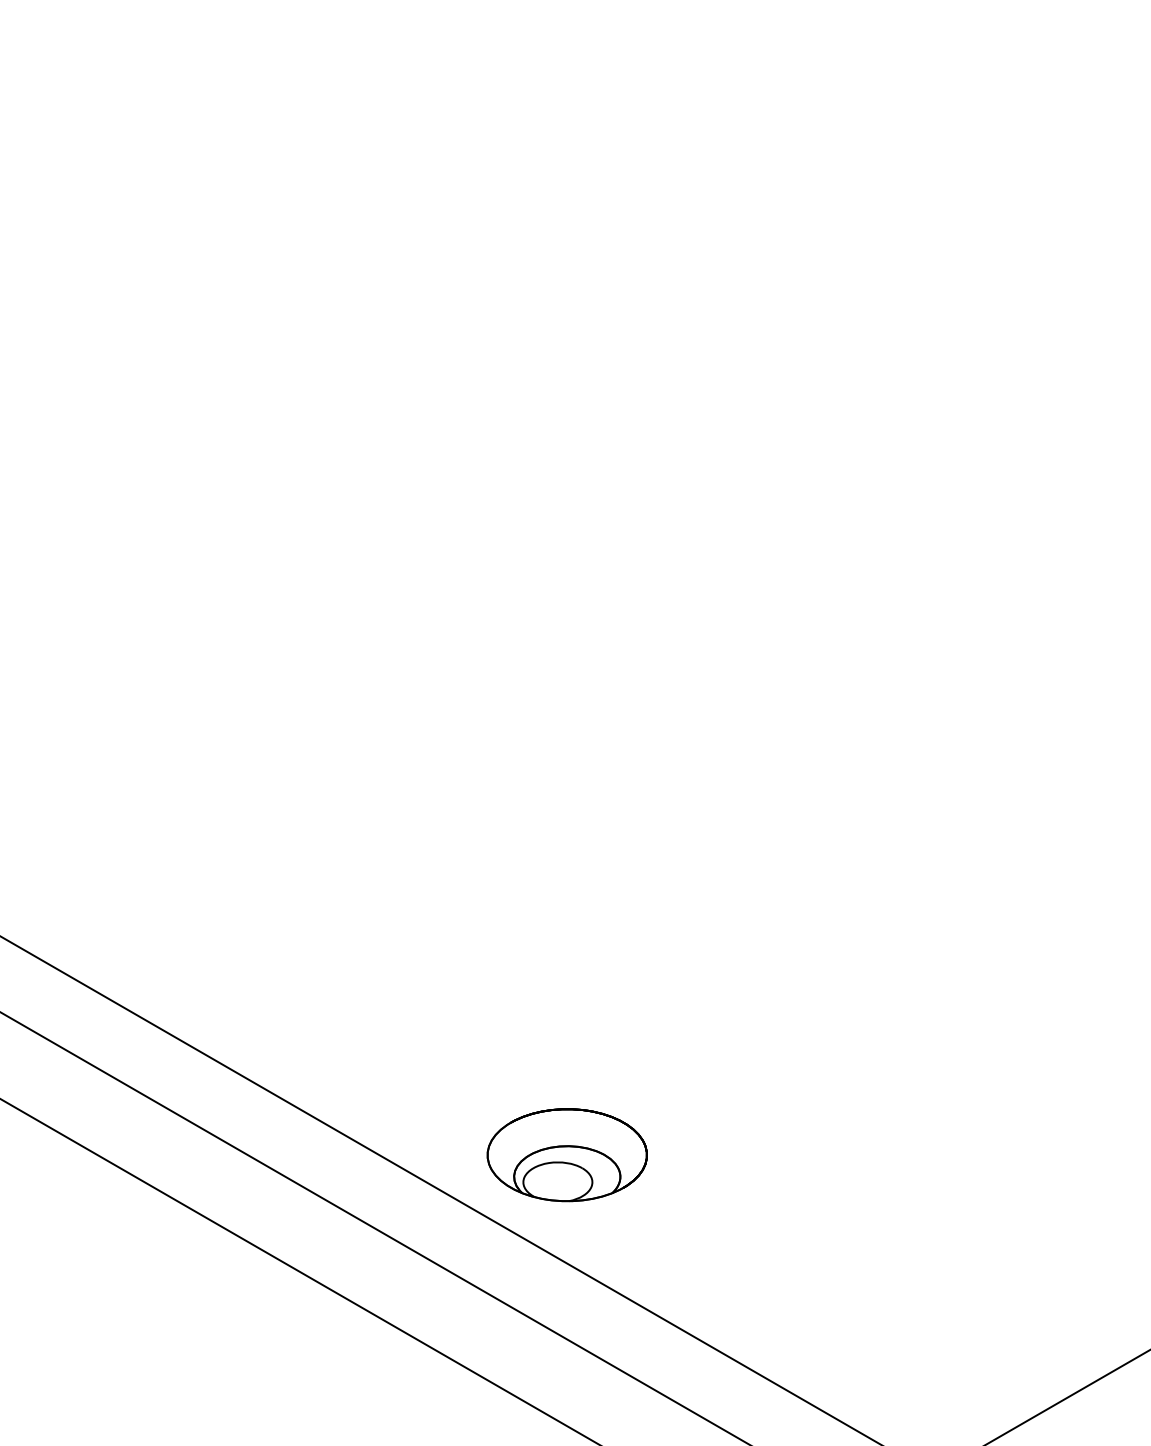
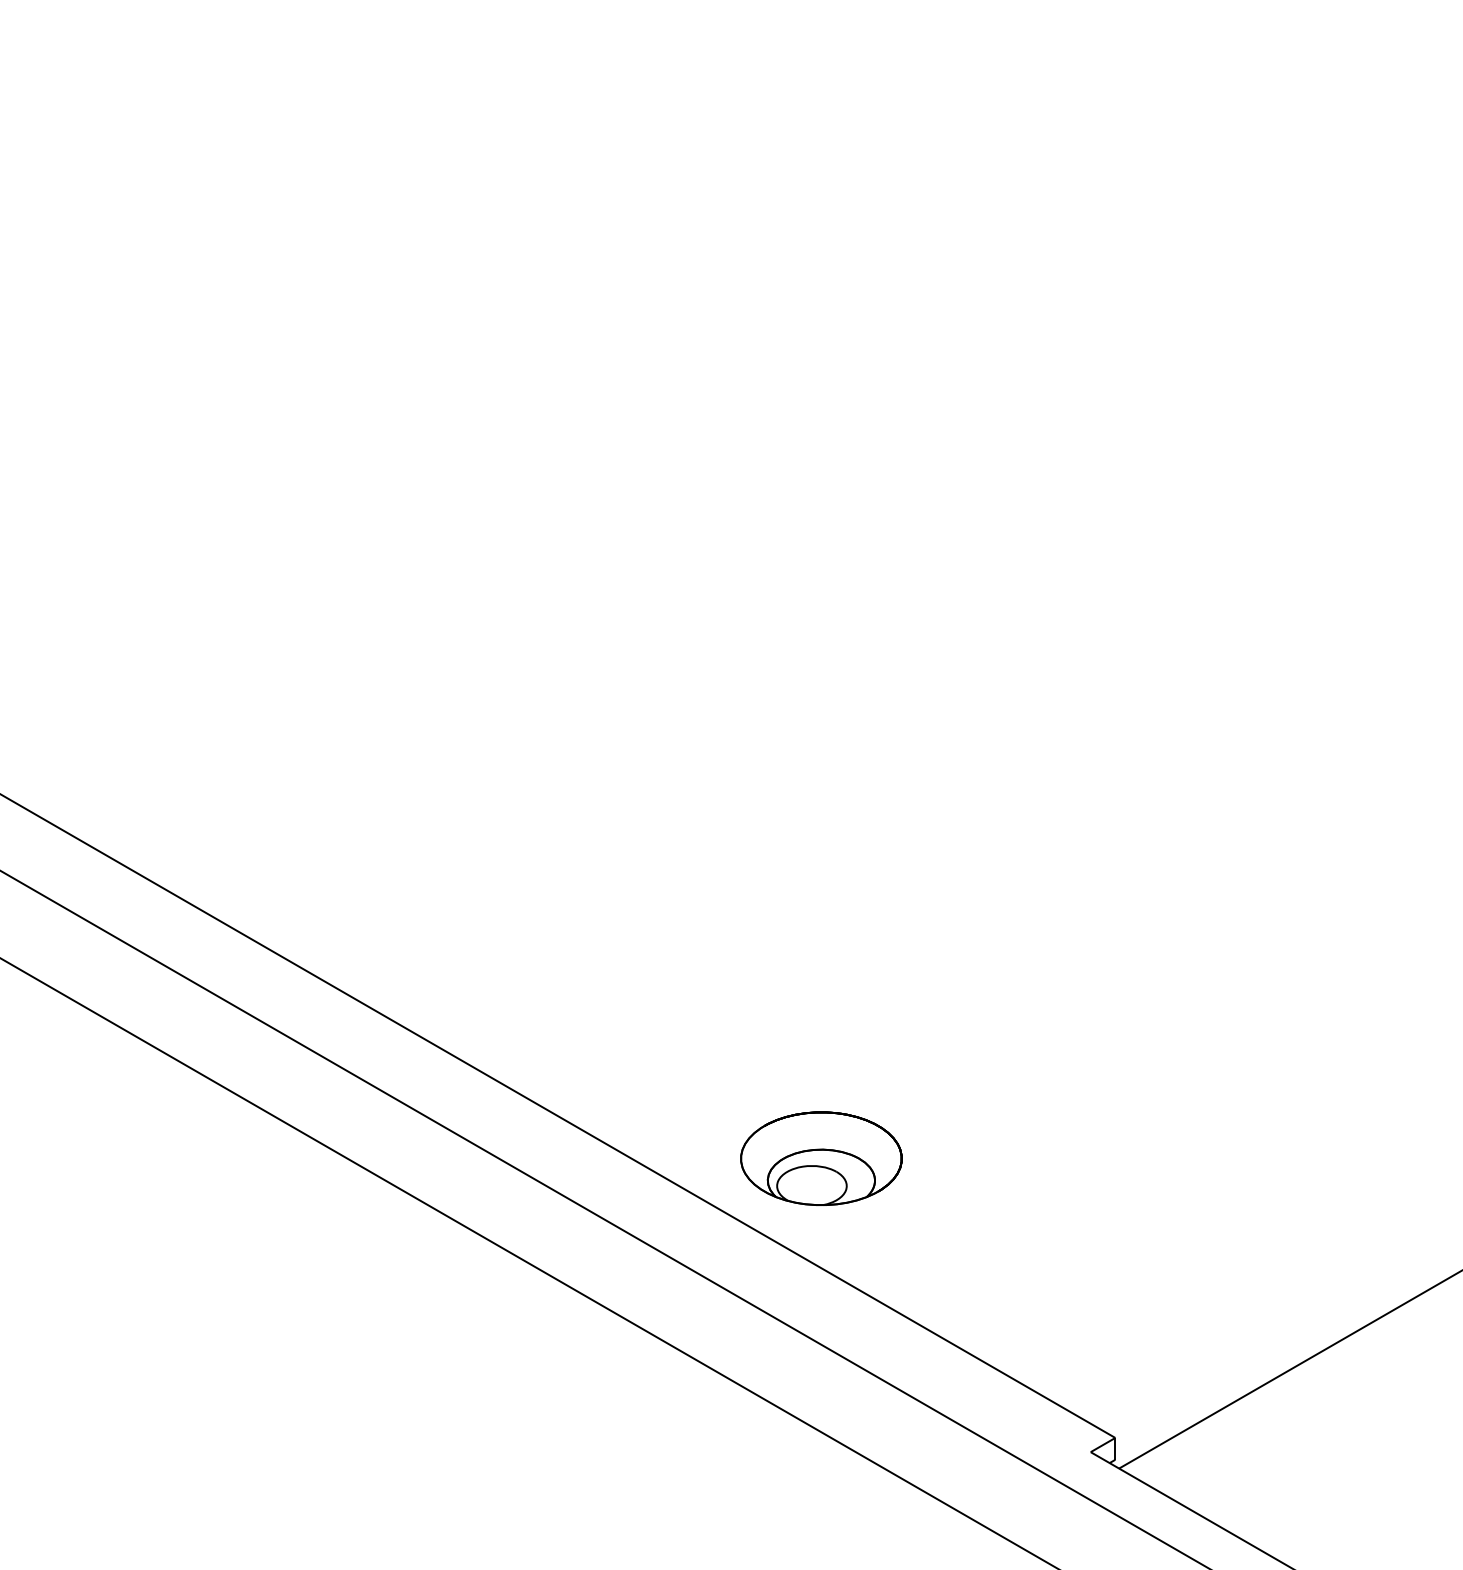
part: (567, 1154) -> (821, 1158), moved

